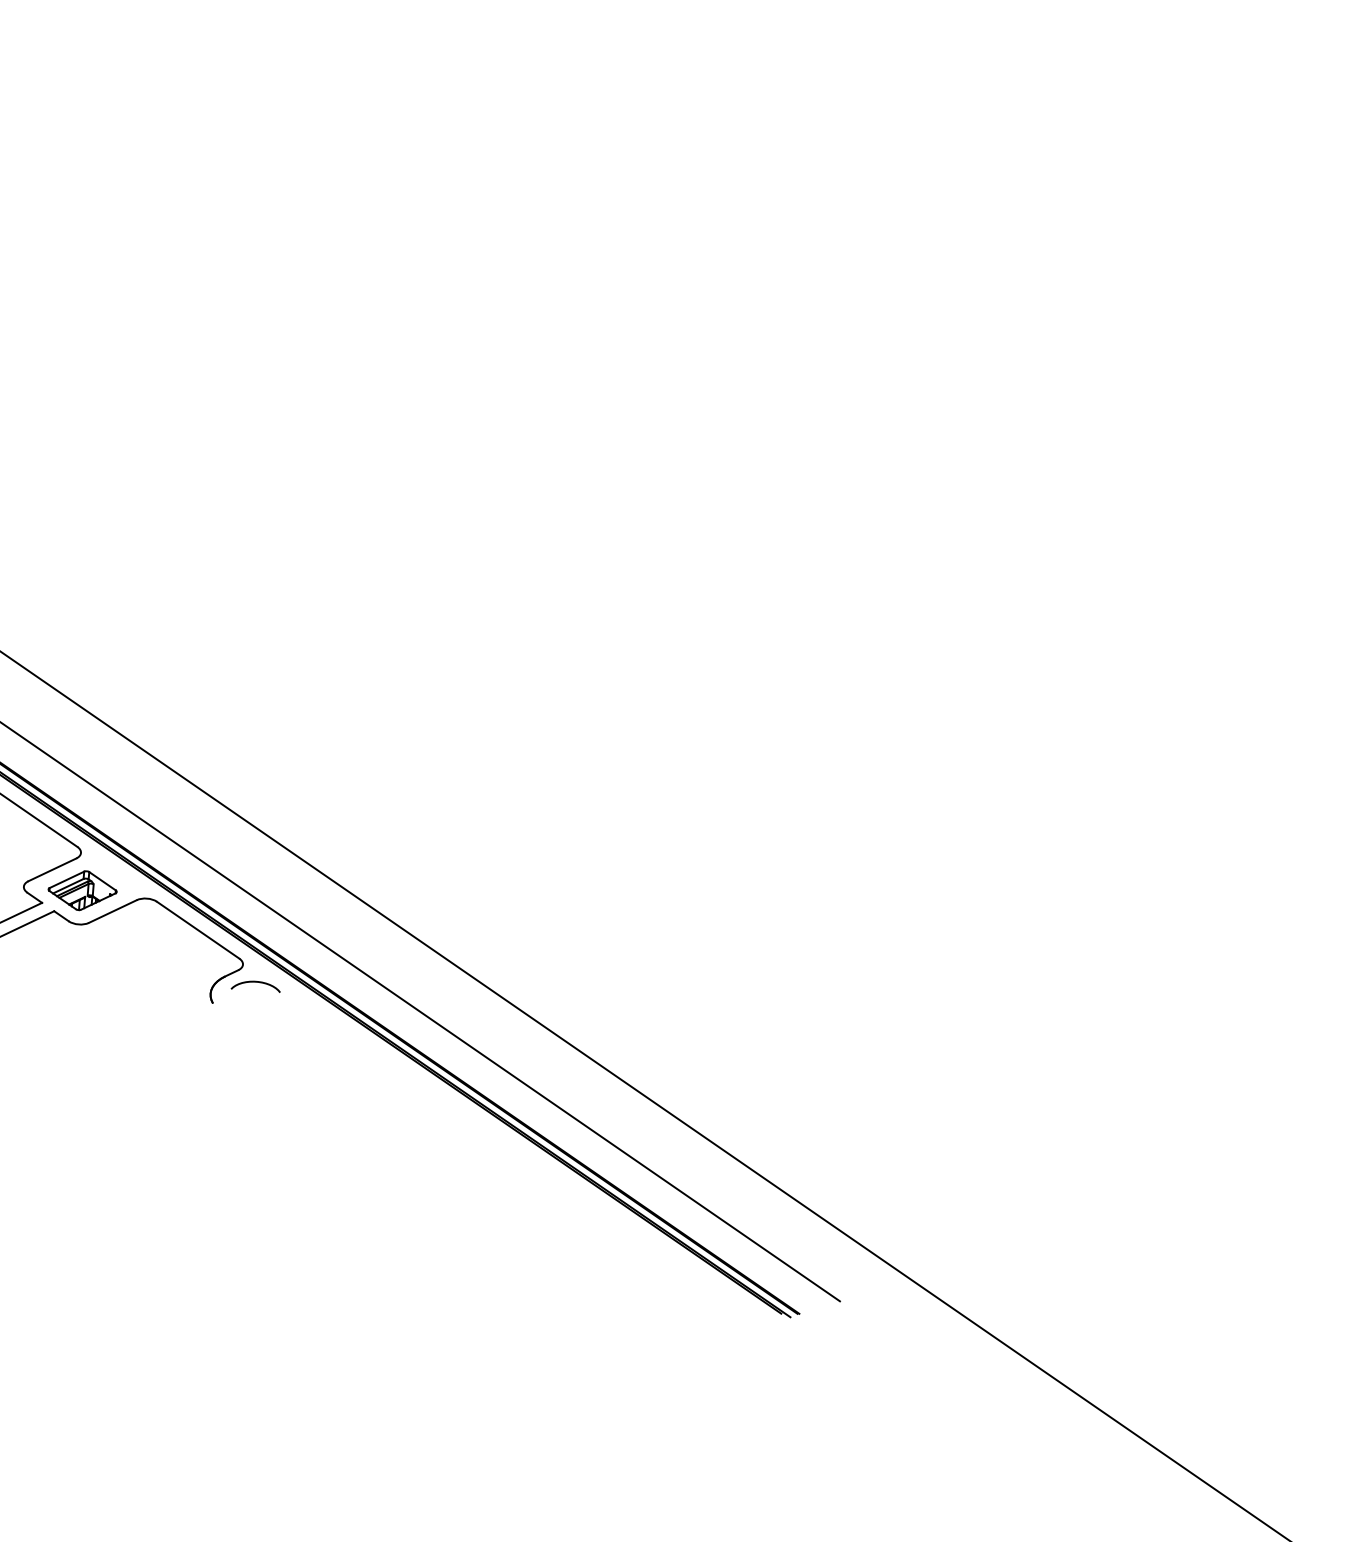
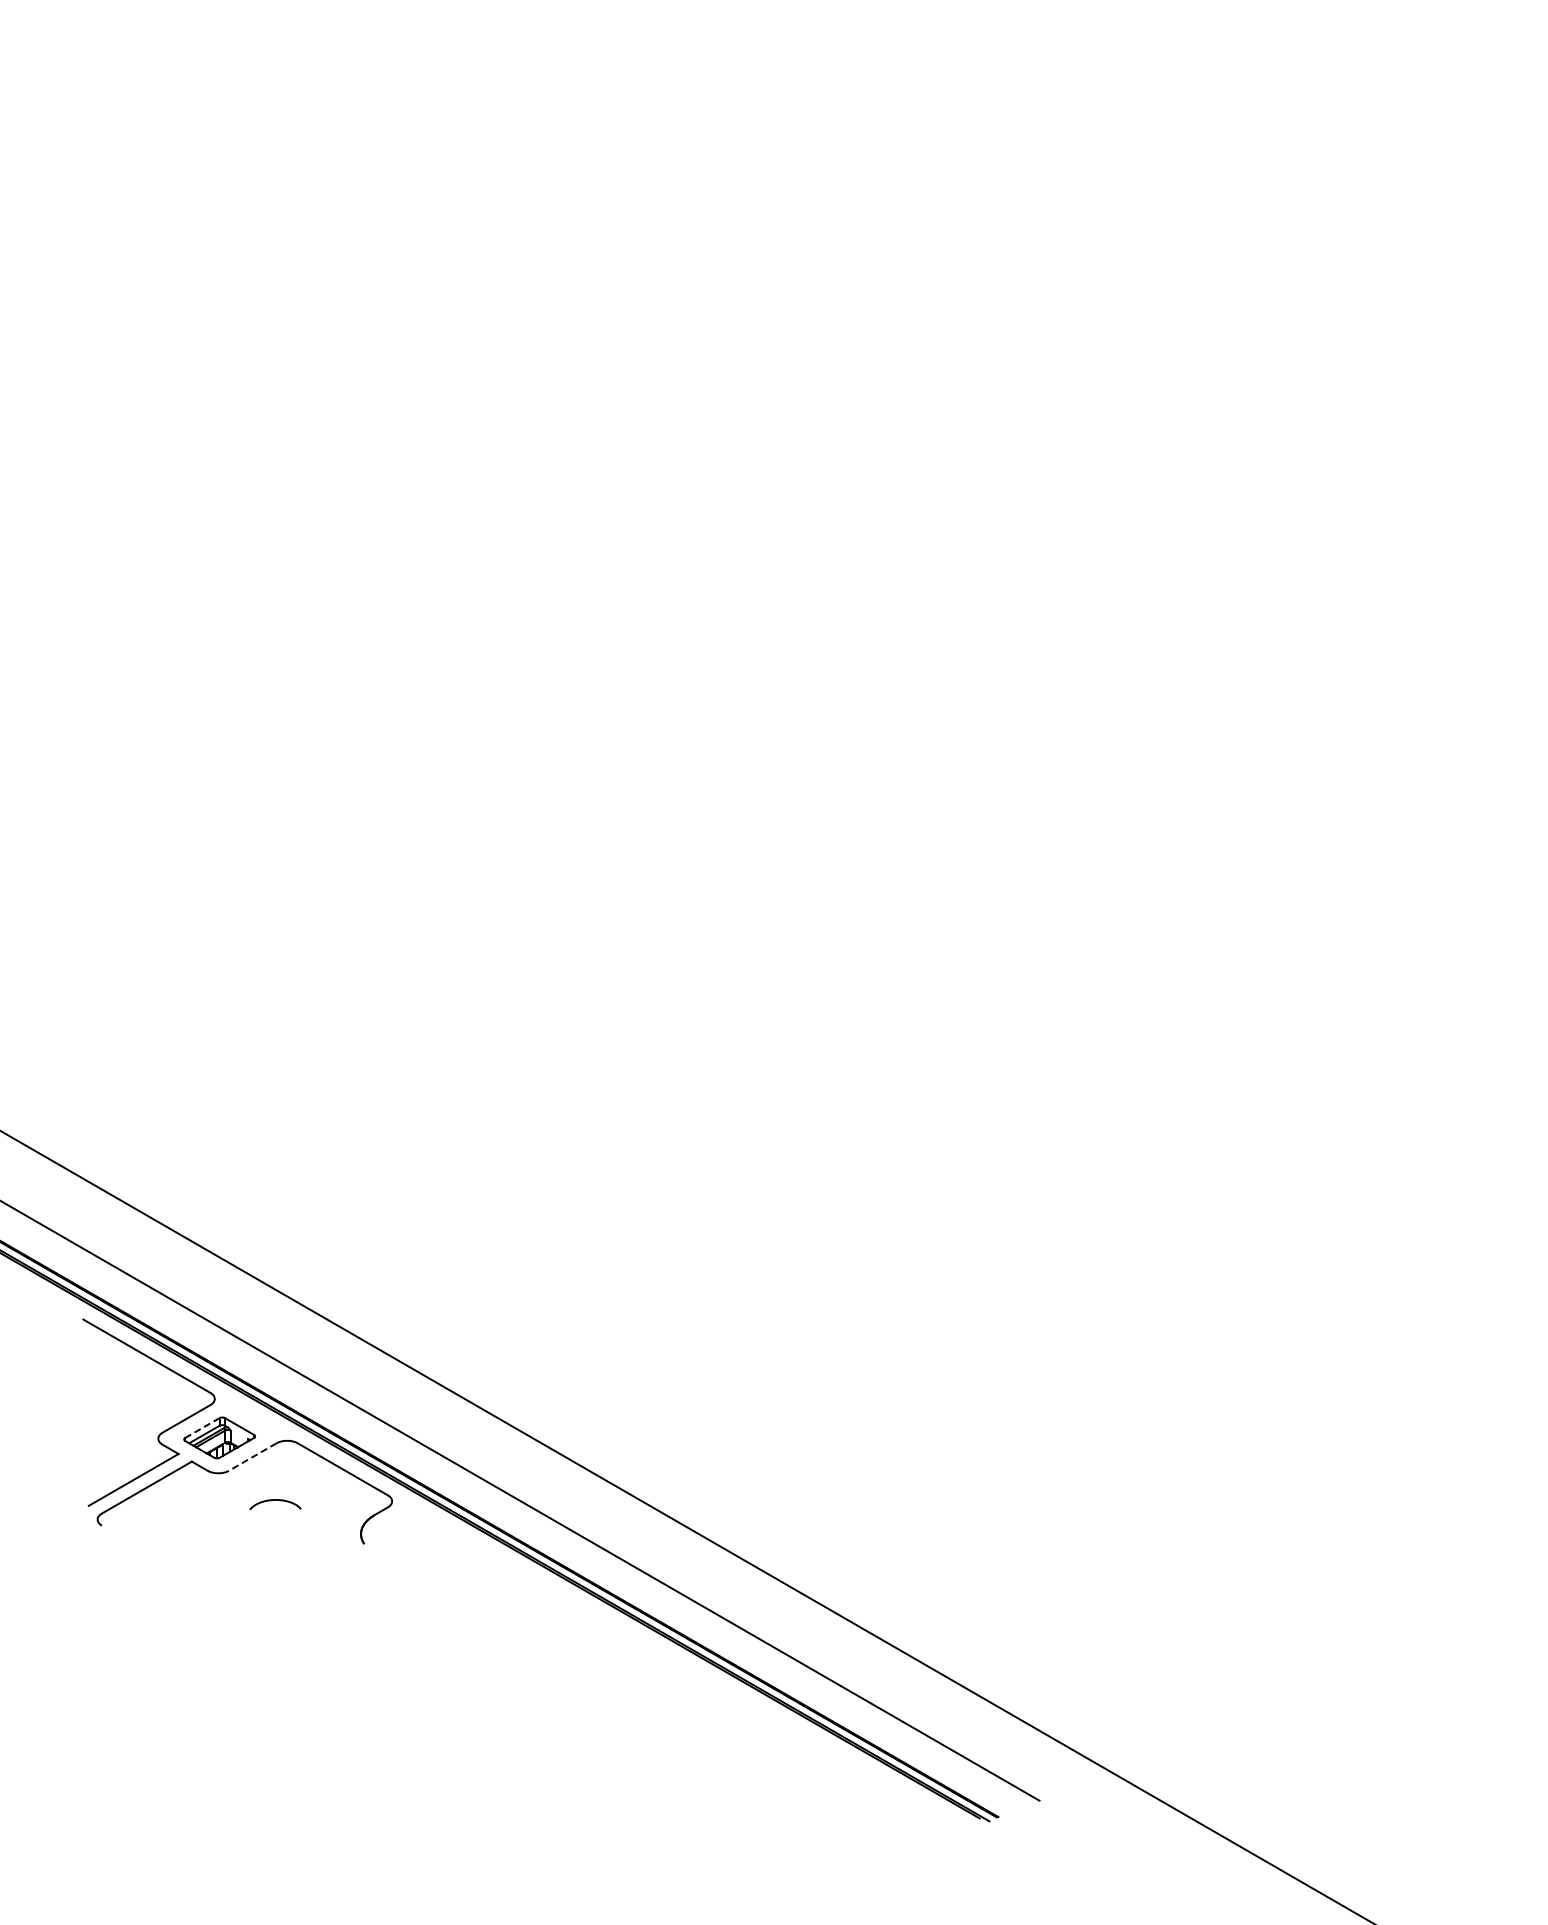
line: (66, 880) -> (202, 1428), solid -> dashed
line: (112, 911) -> (252, 1457), solid -> dashed
curve: (256, 982) -> (275, 1500), moved

